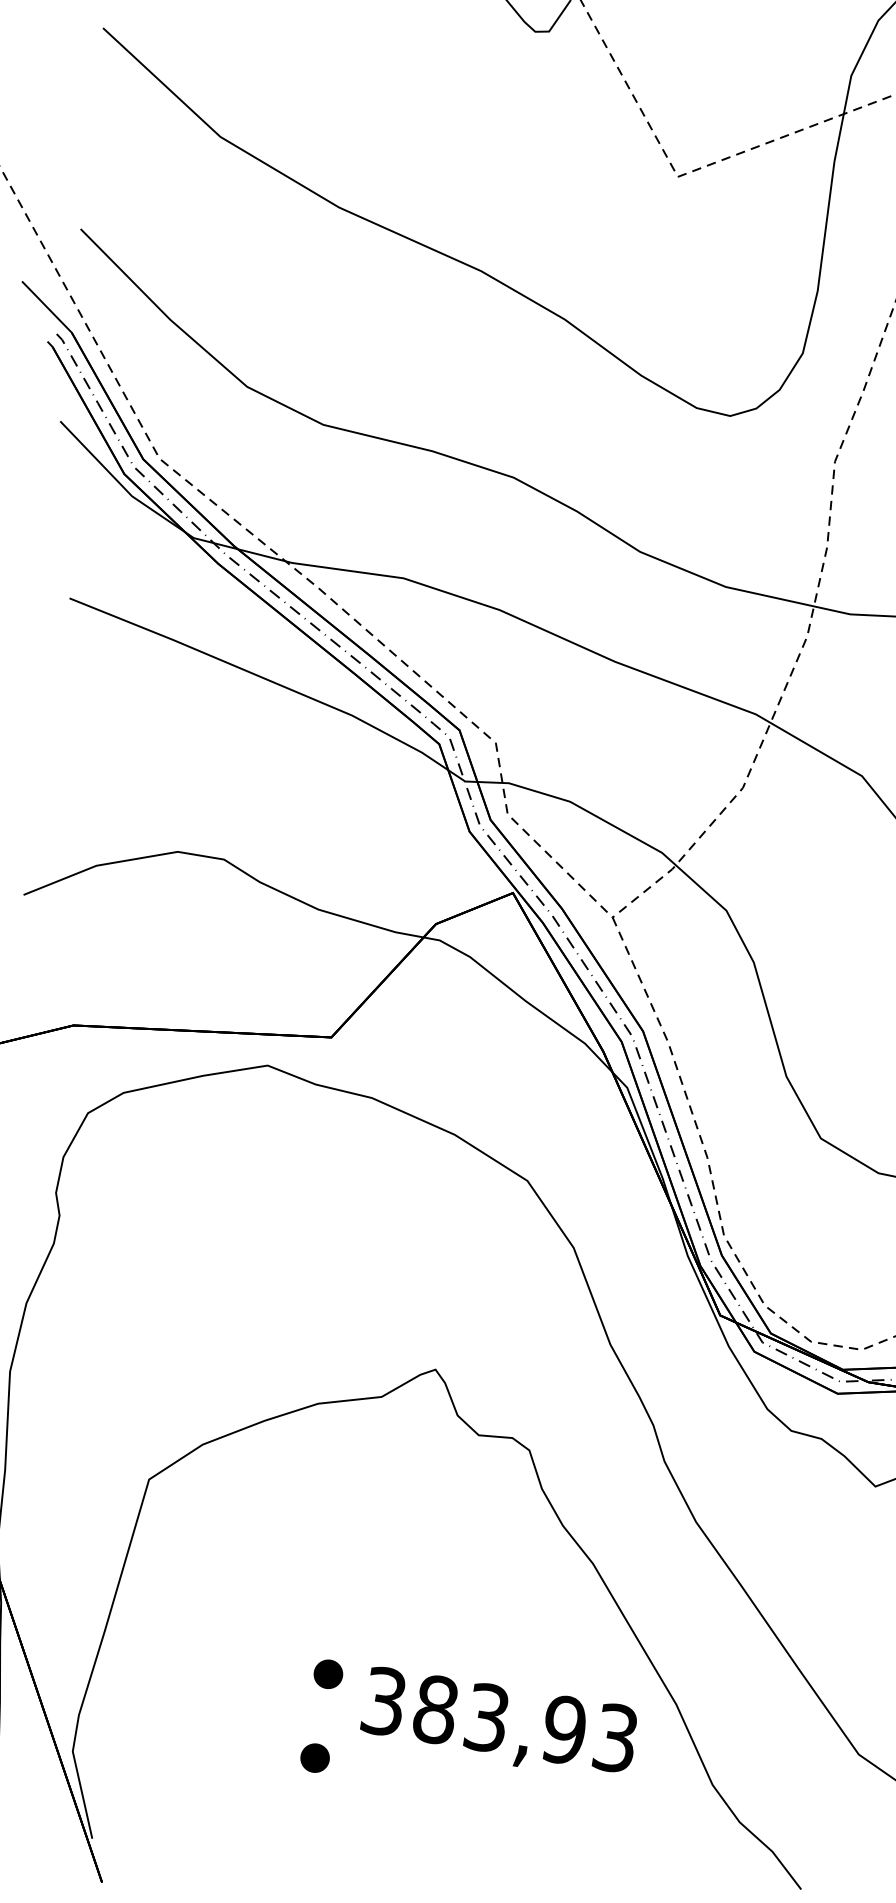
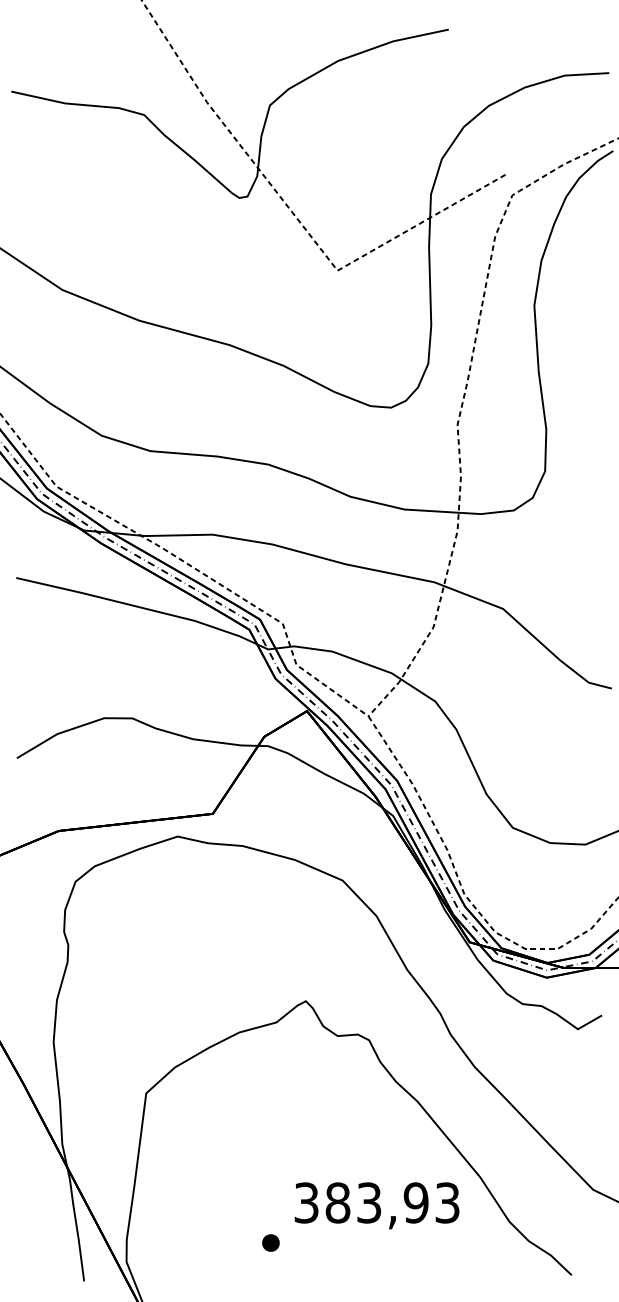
part: (327, 1673) -> (270, 1191), removed

